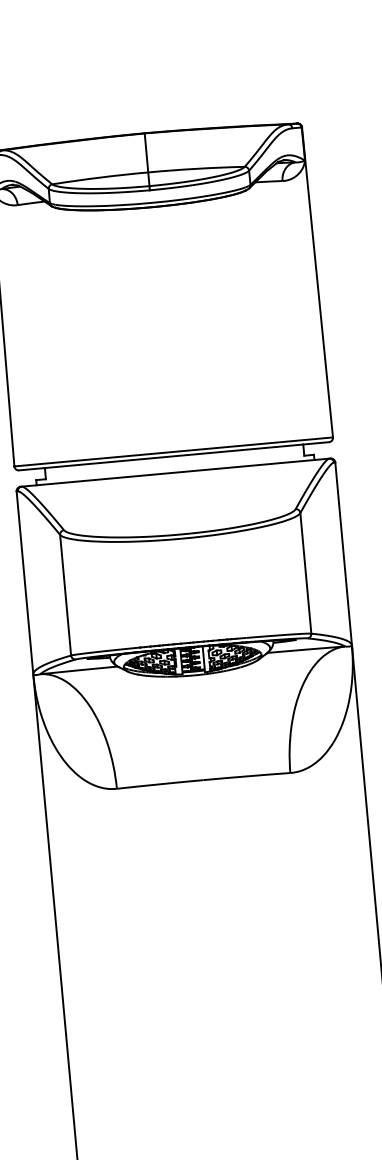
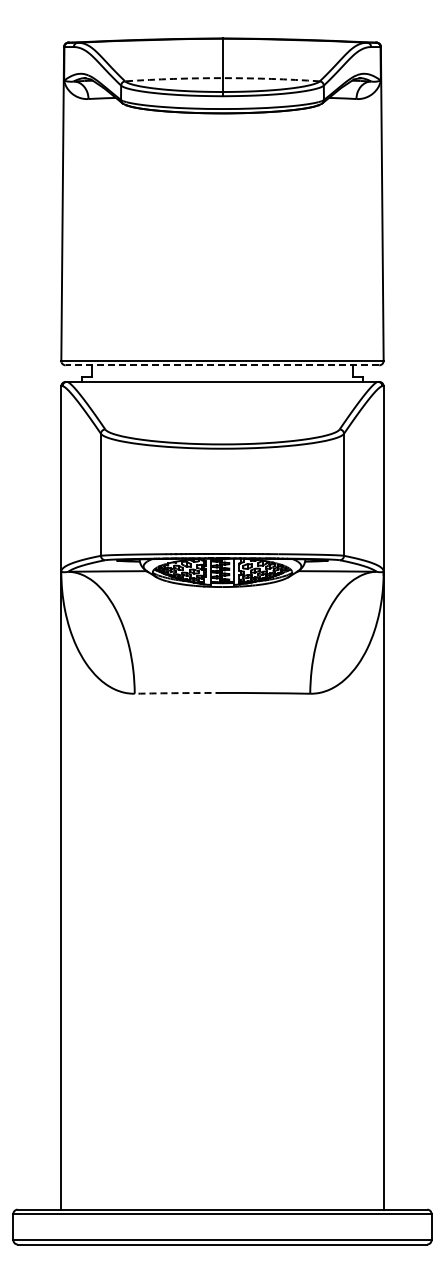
arc: (148, 172) -> (222, 78), solid -> dashed
line: (174, 456) -> (222, 365), solid -> dashed
arc: (160, 784) -> (178, 693), solid -> dashed

